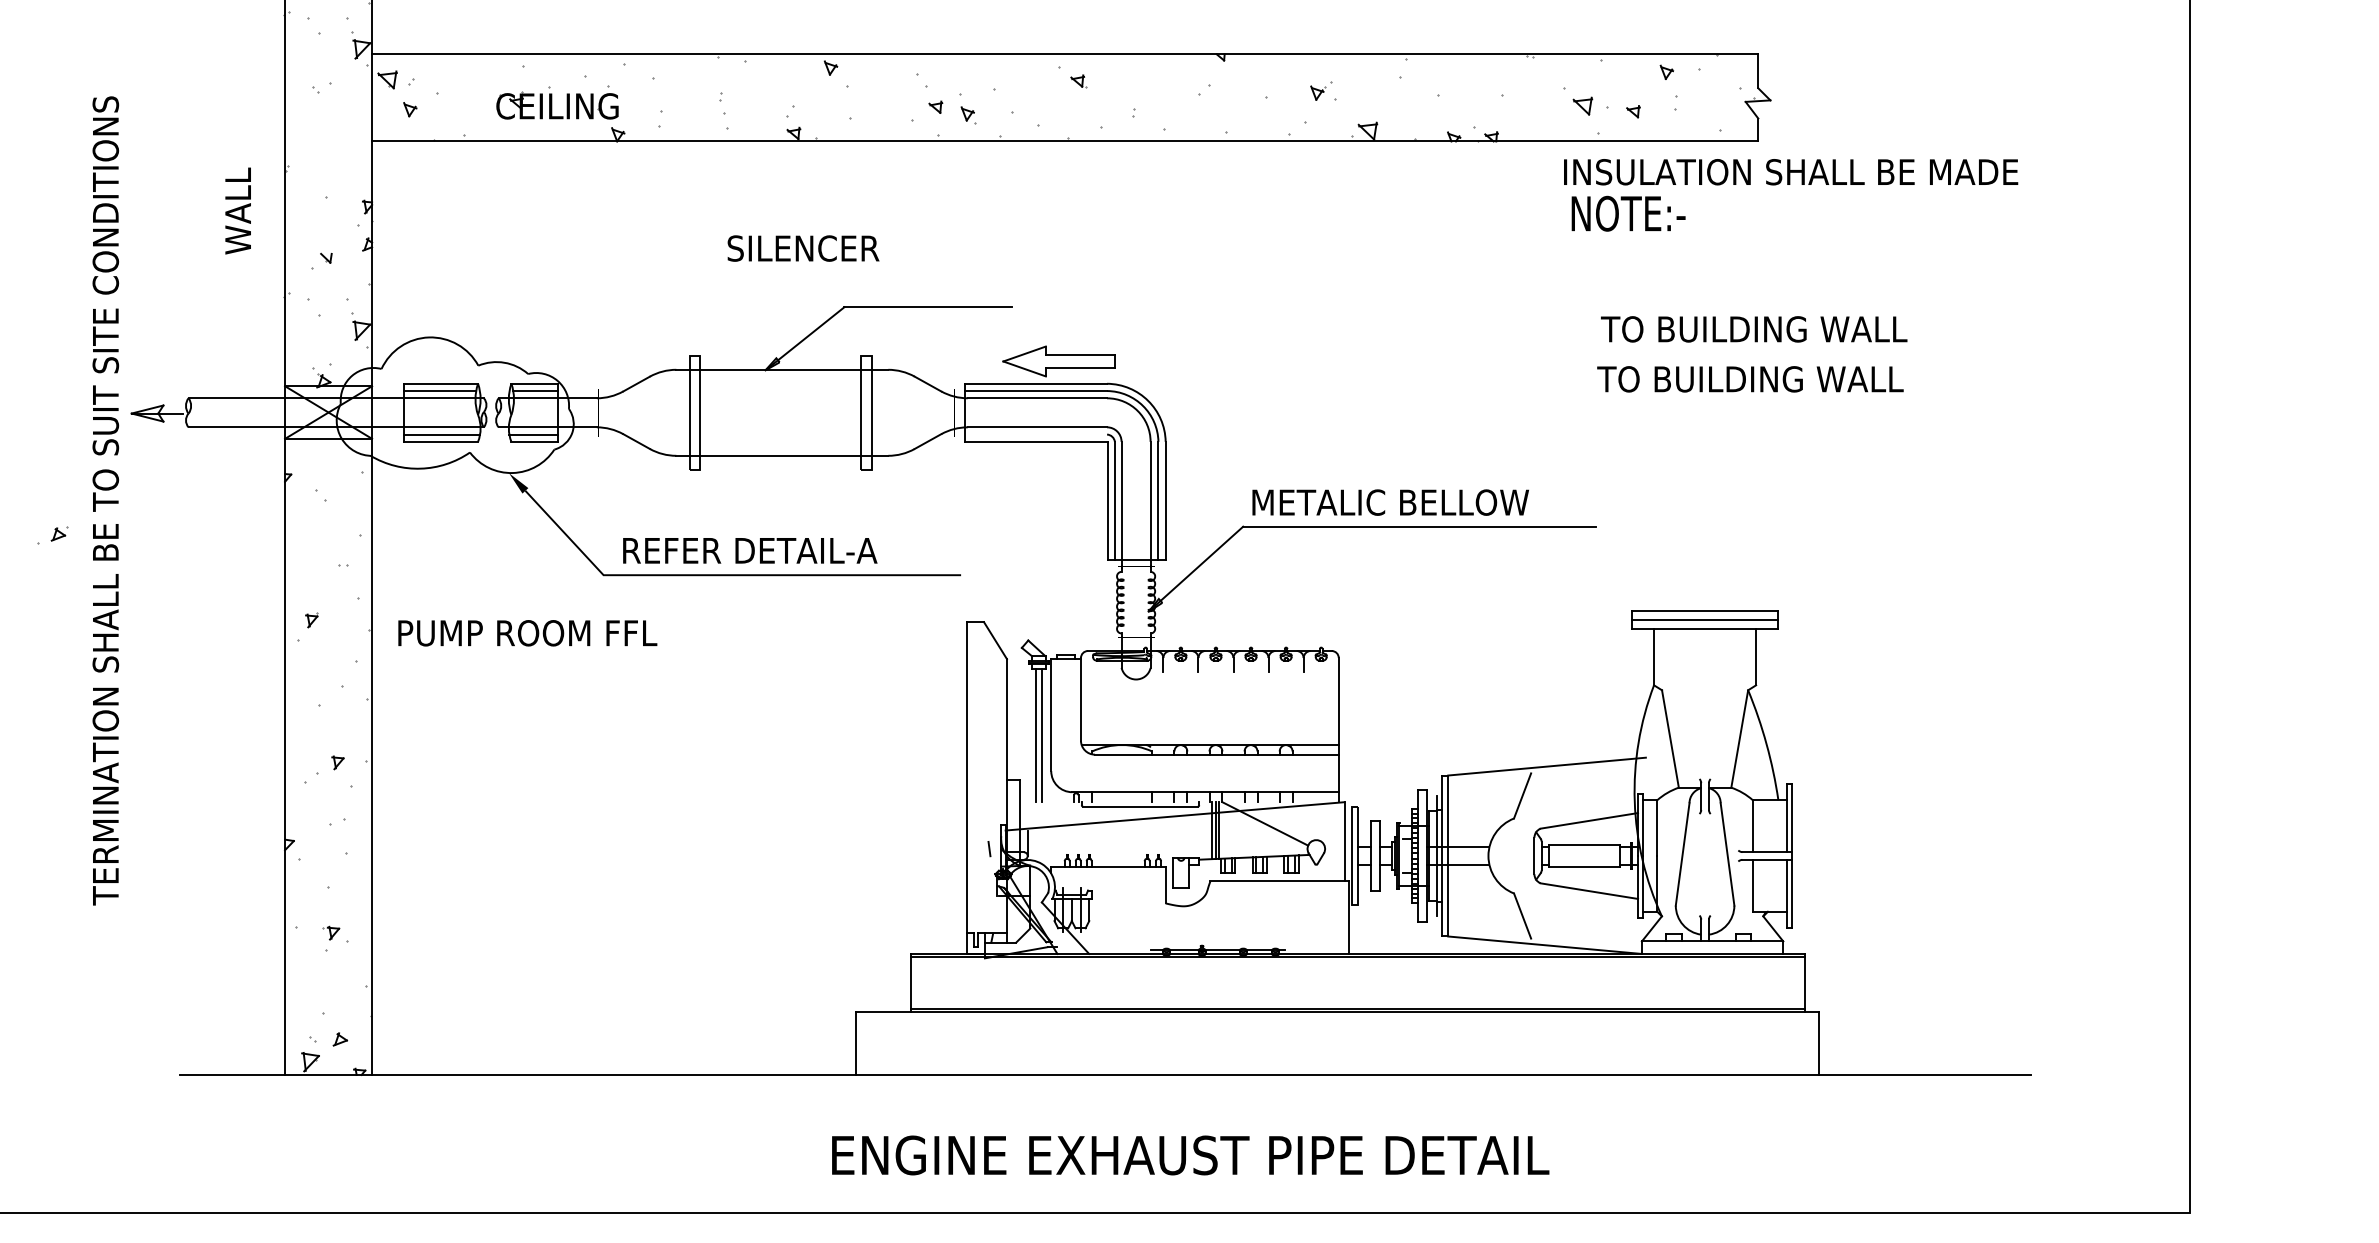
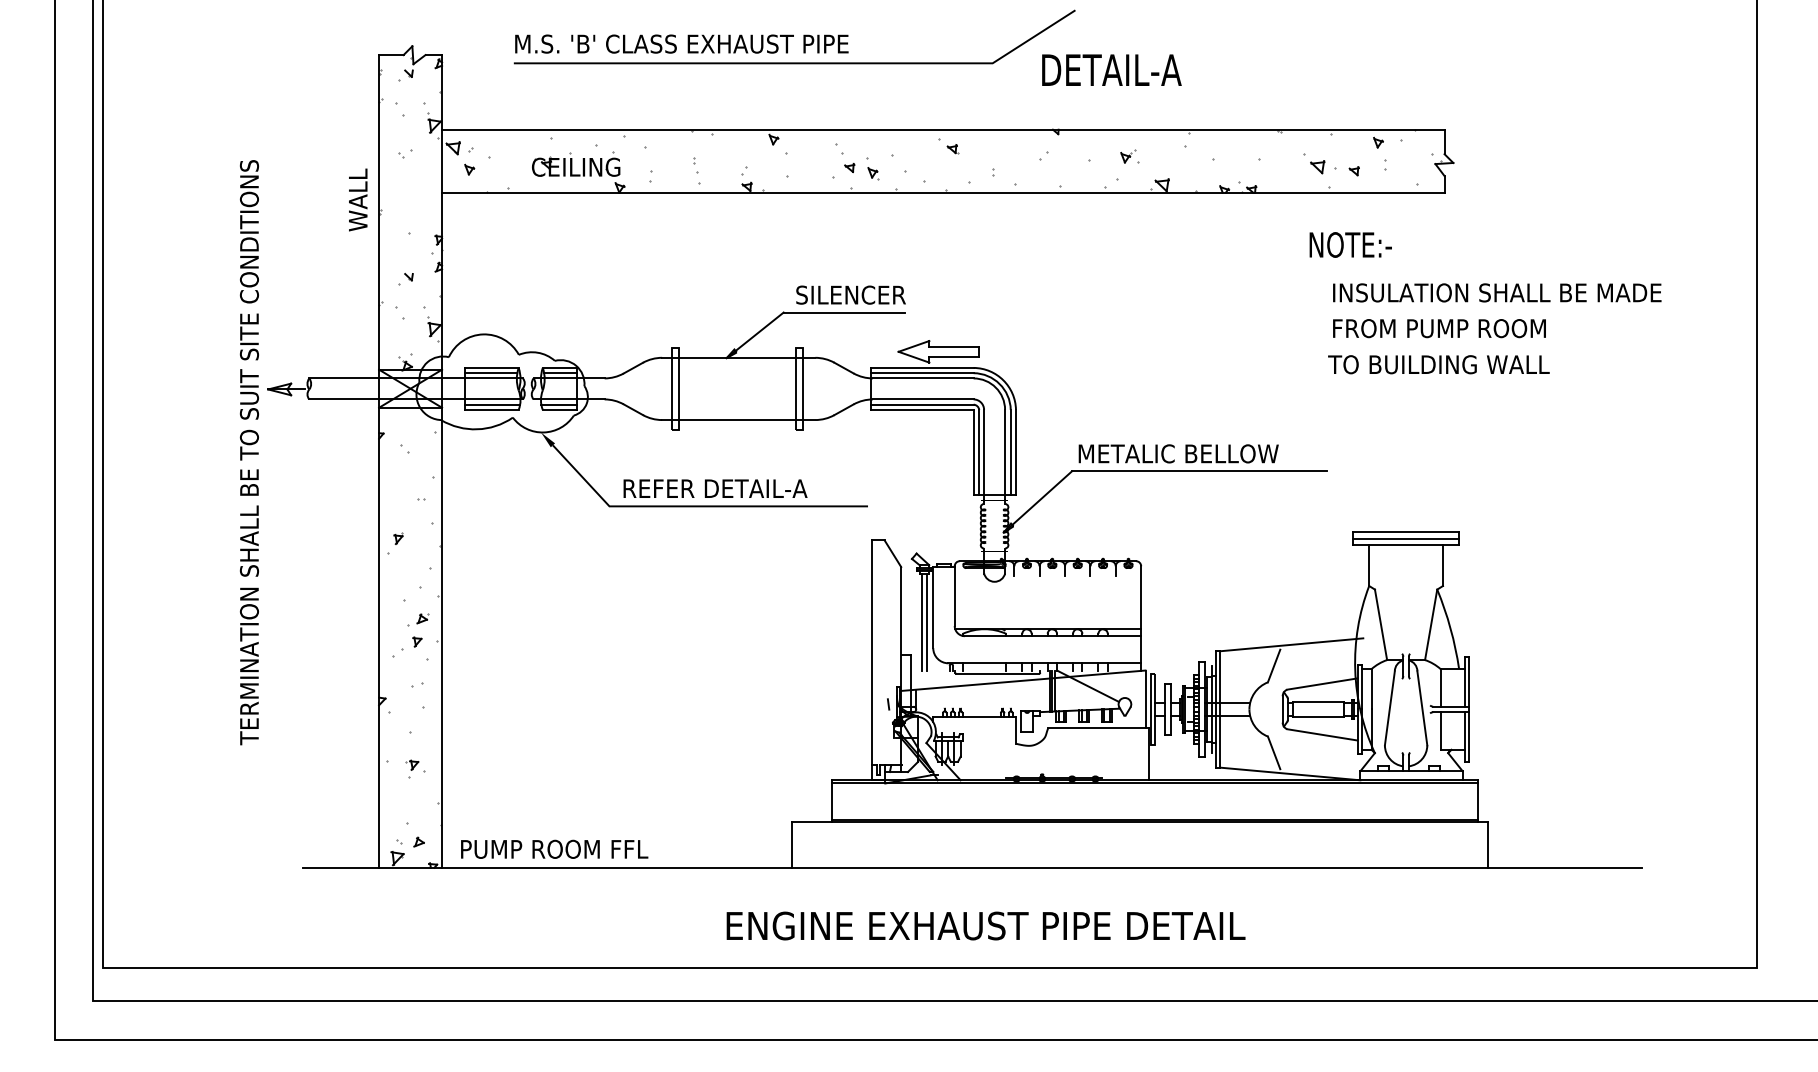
text: (1791, 171) -> (1497, 292), moved
text: (238, 210) -> (358, 199), moved
text: (802, 247) -> (850, 294), moved
text: (1754, 329) -> (1441, 328), TO BUILDING WALL -> FROM PUMP ROOM
line: (1035, 434) -> (921, 404), added
part: (53, 535) -> (418, 619), moved
text: (527, 632) -> (554, 848), moved
text: (1189, 1154) -> (985, 925), moved

